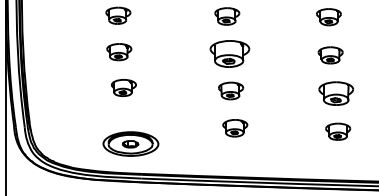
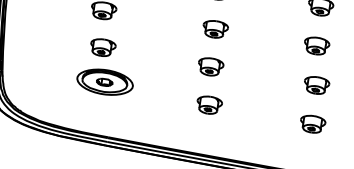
part: (230, 53) -> (215, 29), size x0.62
part: (336, 93) -> (316, 85), size x0.71
part: (130, 143) -> (104, 81), moved

